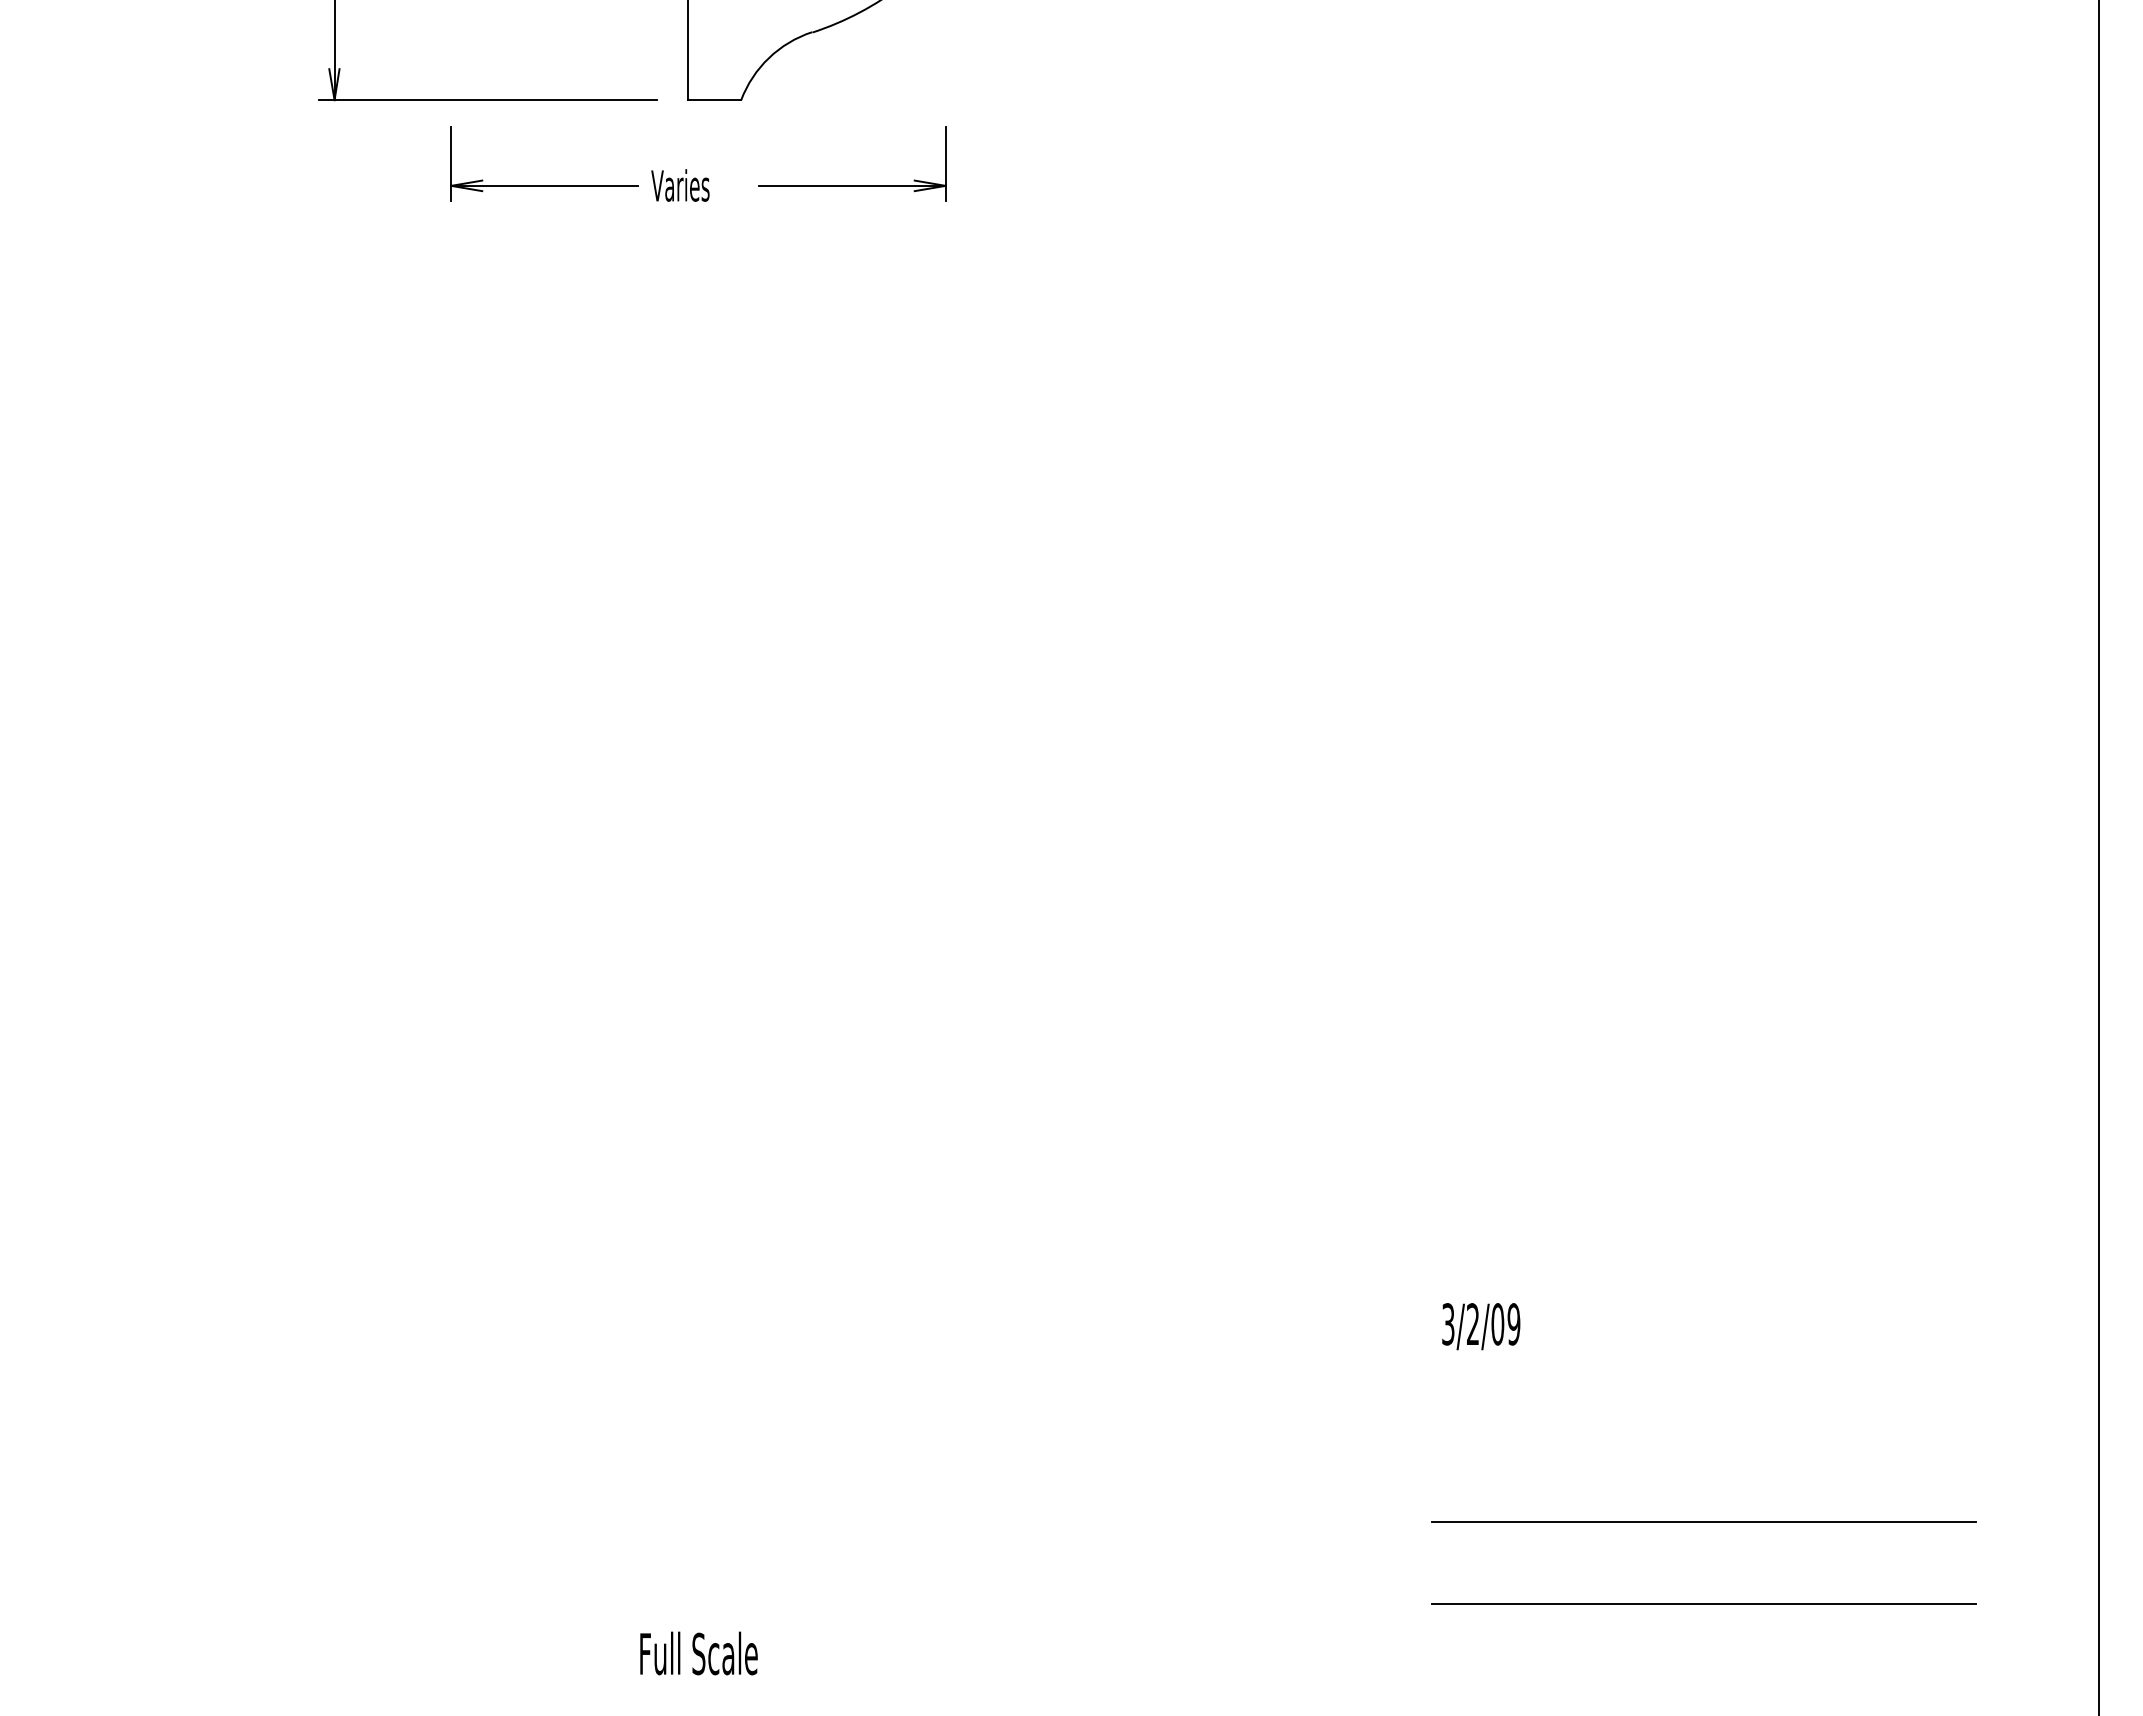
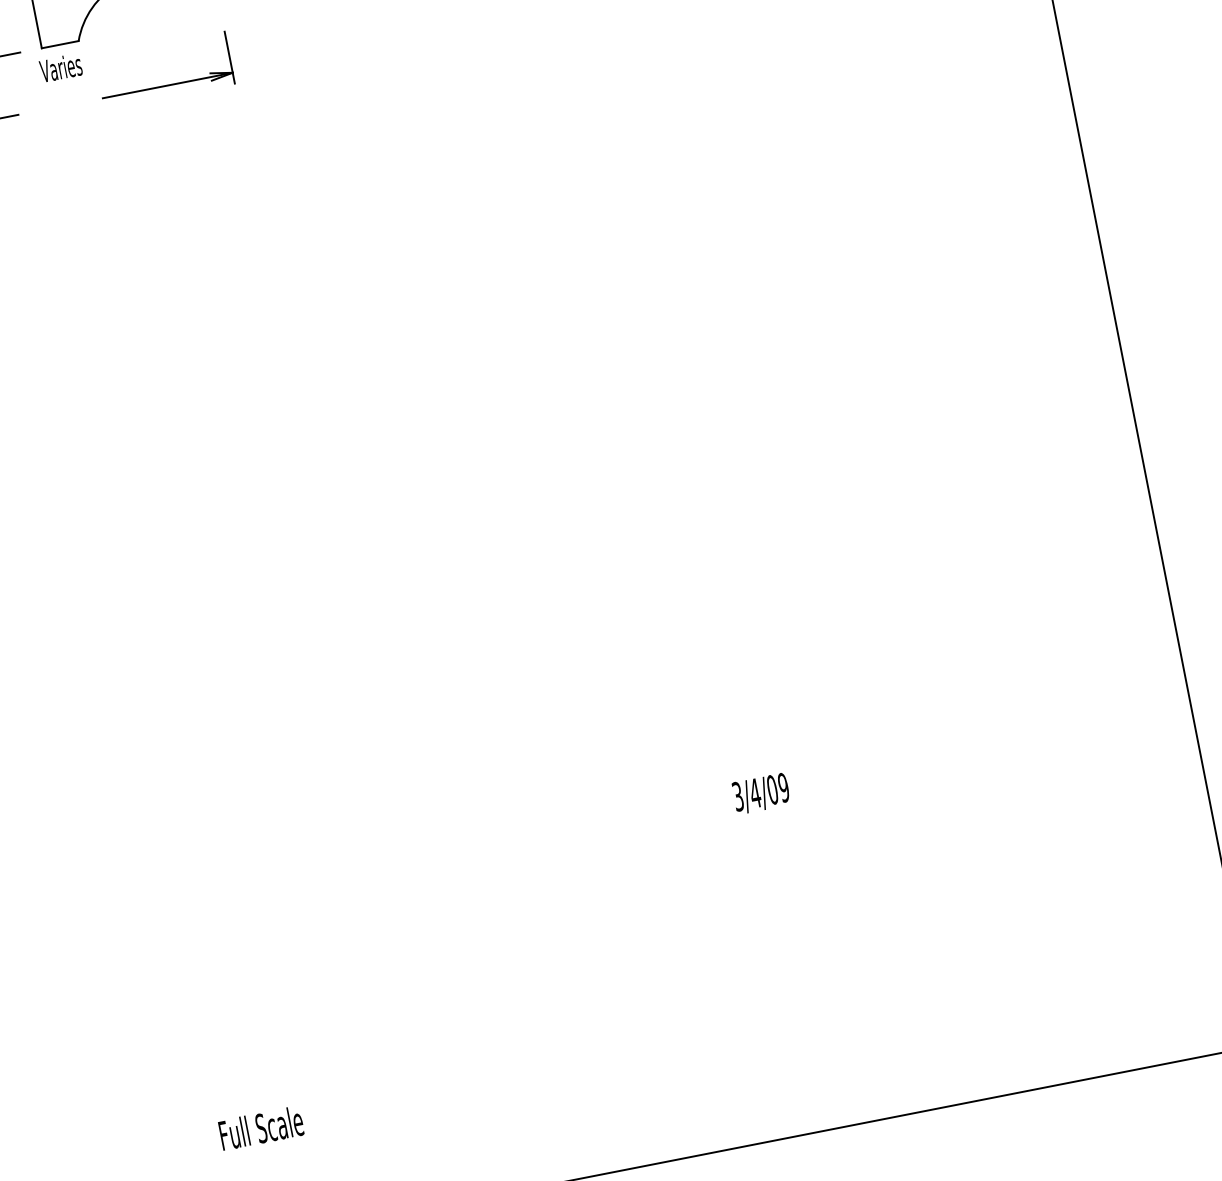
text: (680, 185) -> (61, 67), moved
text: (1472, 1323) -> (754, 792), 3/2/09 -> 3/4/09
line: (1703, 1521) -> (942, 899), removed
line: (1703, 1603) -> (953, 956), removed

